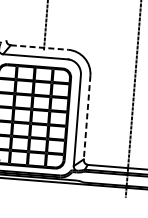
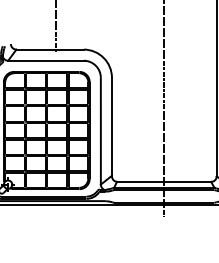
line: (39, 47) -> (50, 49), dashed -> solid
line: (86, 118) -> (111, 127), dashed -> solid

